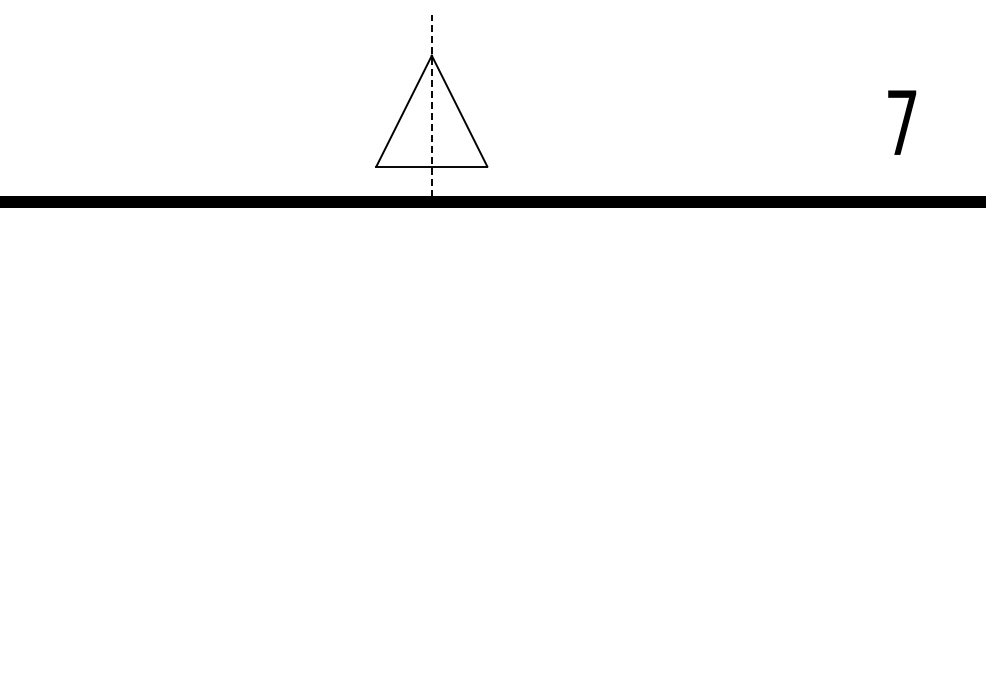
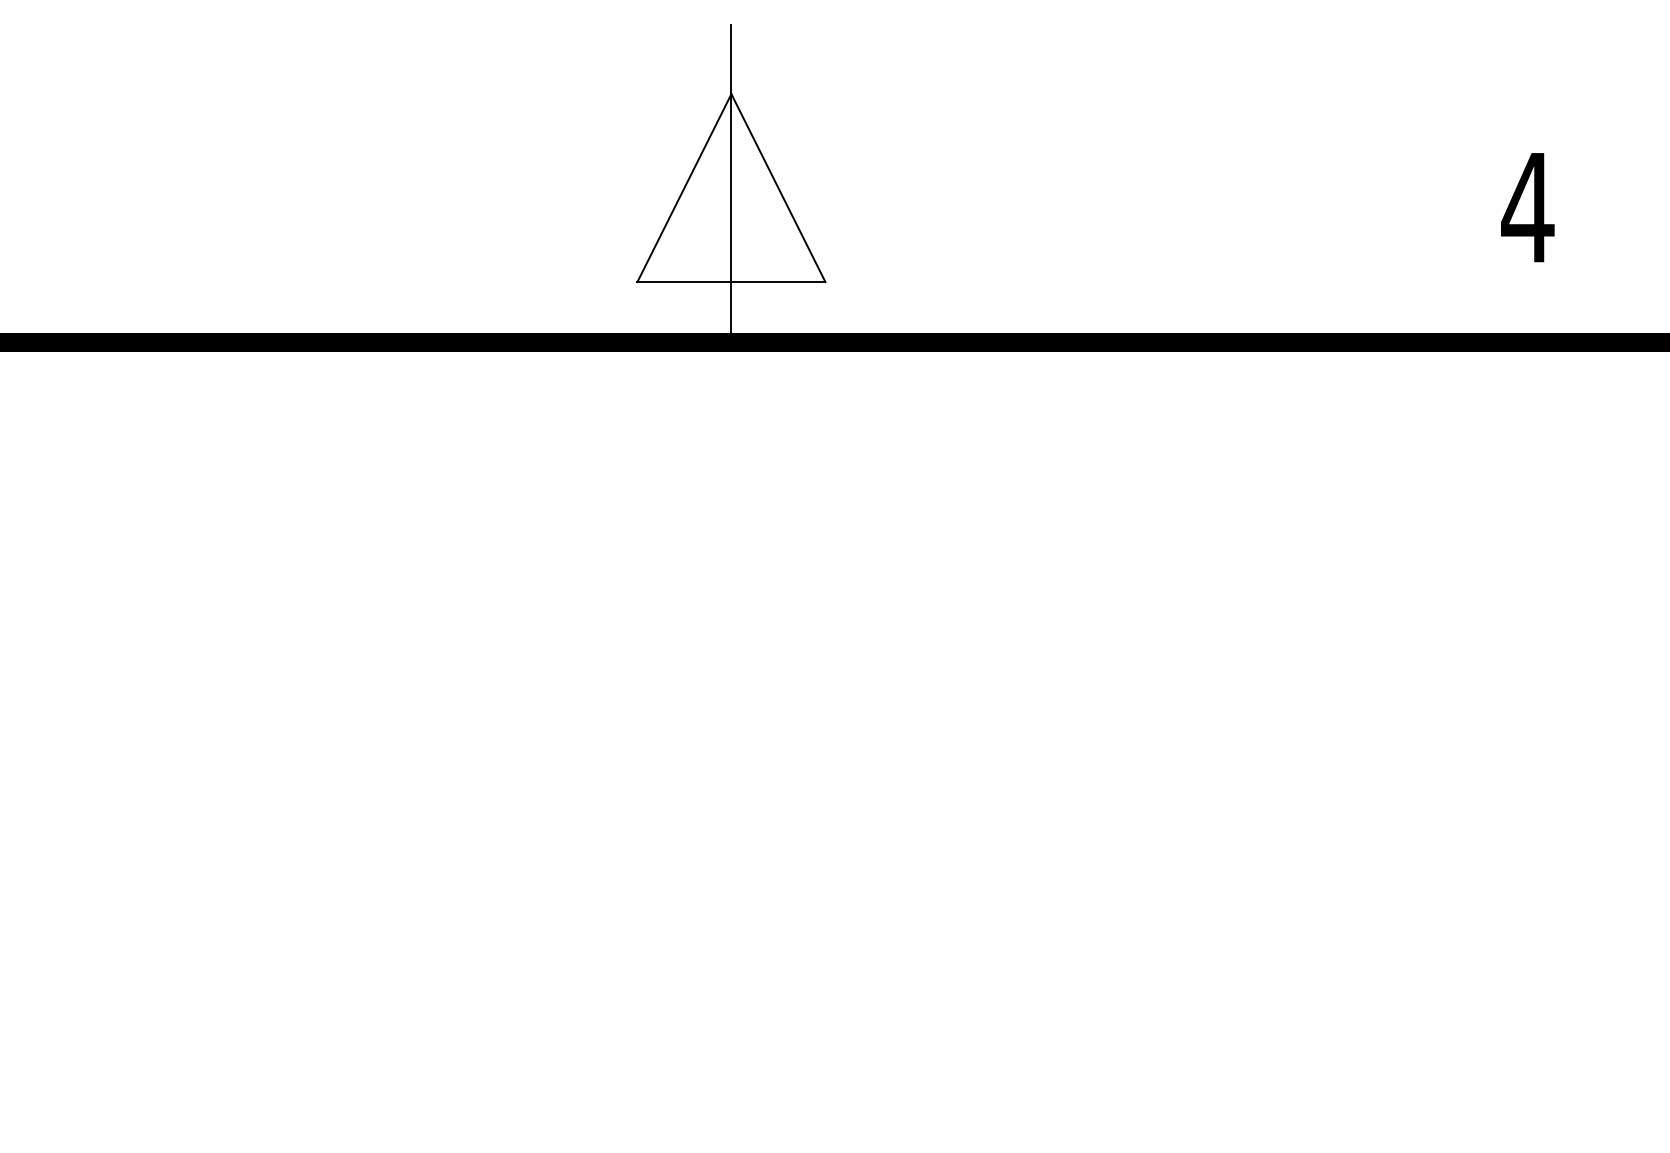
line: (431, 110) -> (730, 186), dashed -> solid
text: (901, 122) -> (1526, 207), 7 -> 4

